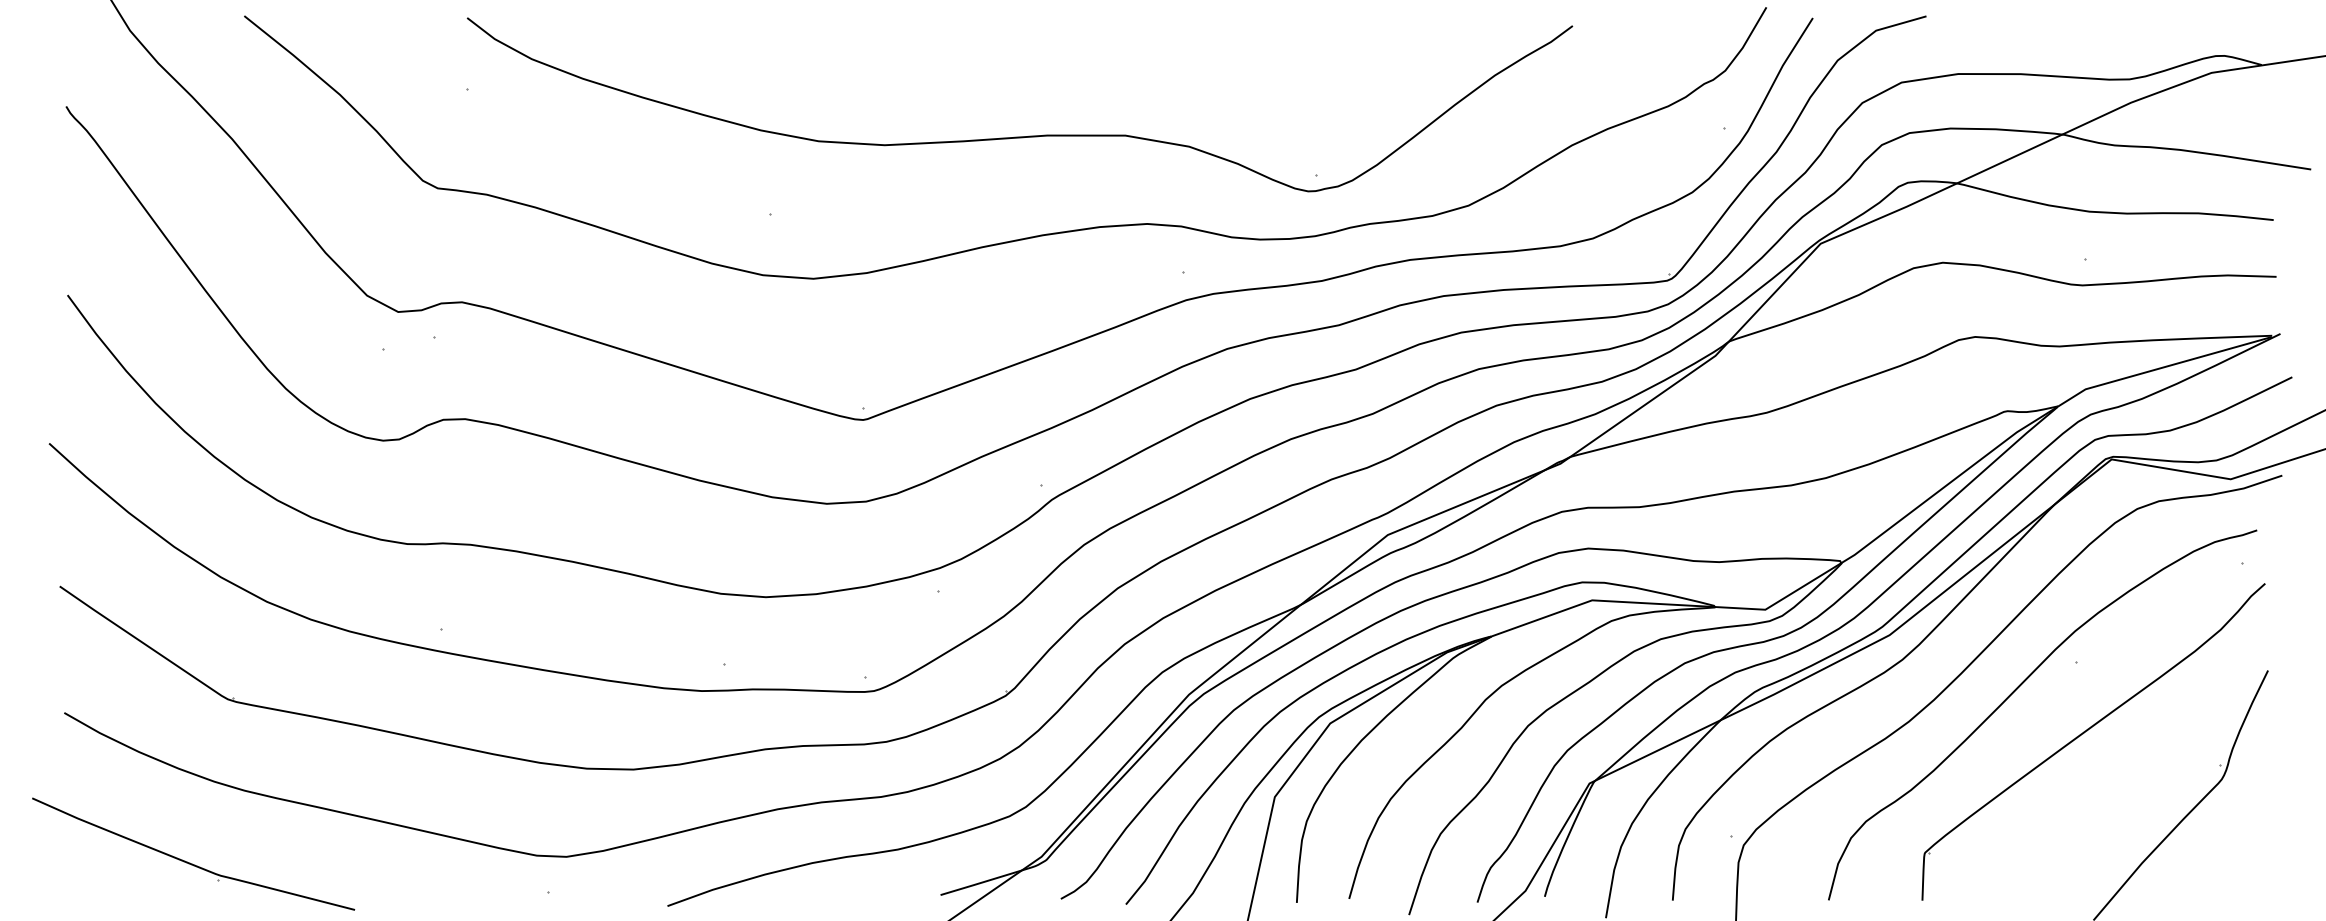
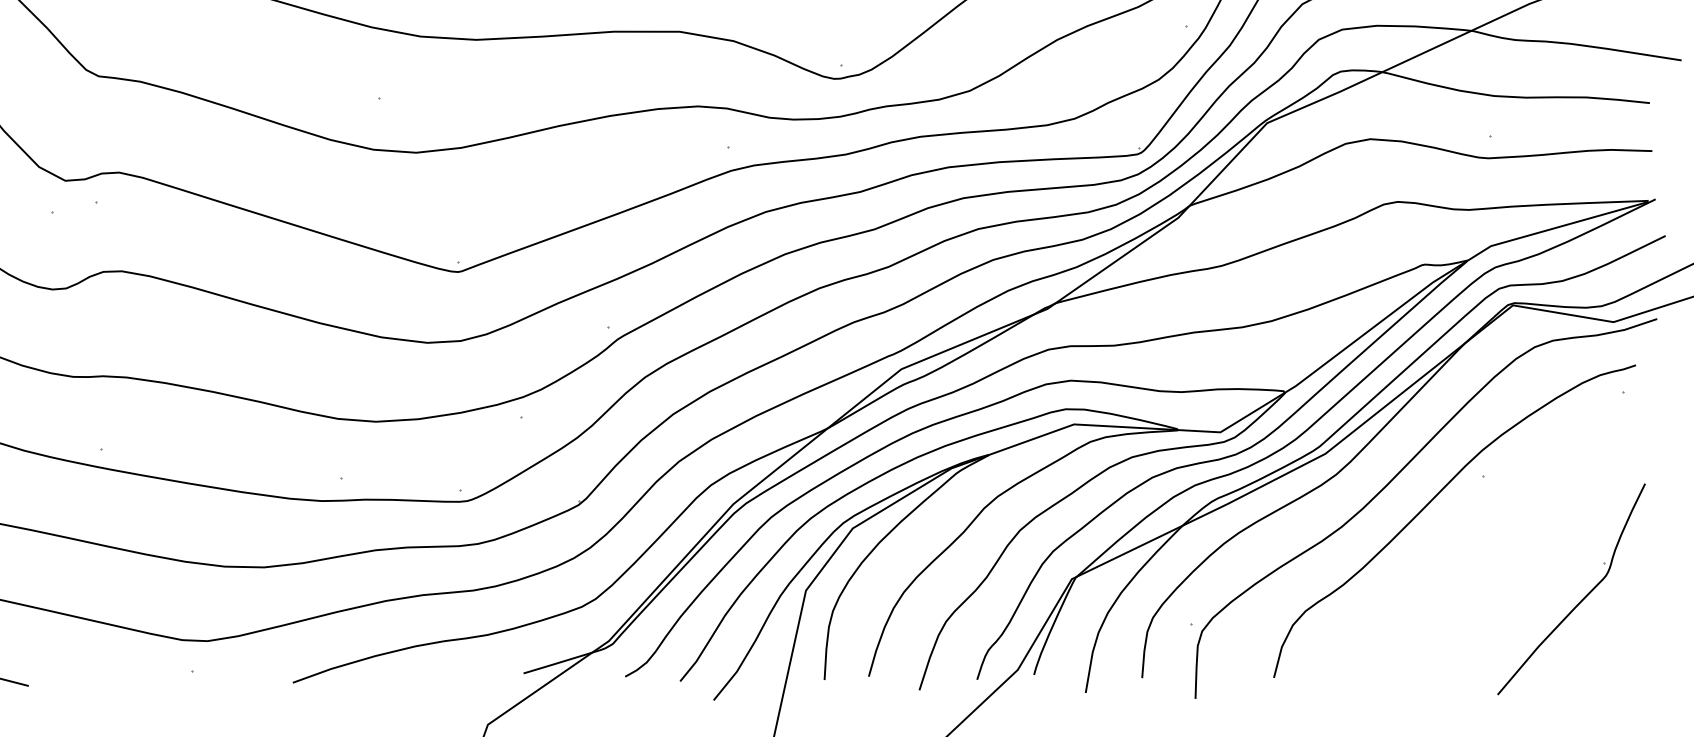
part: (2087, 731) -> (1492, 535), removed

